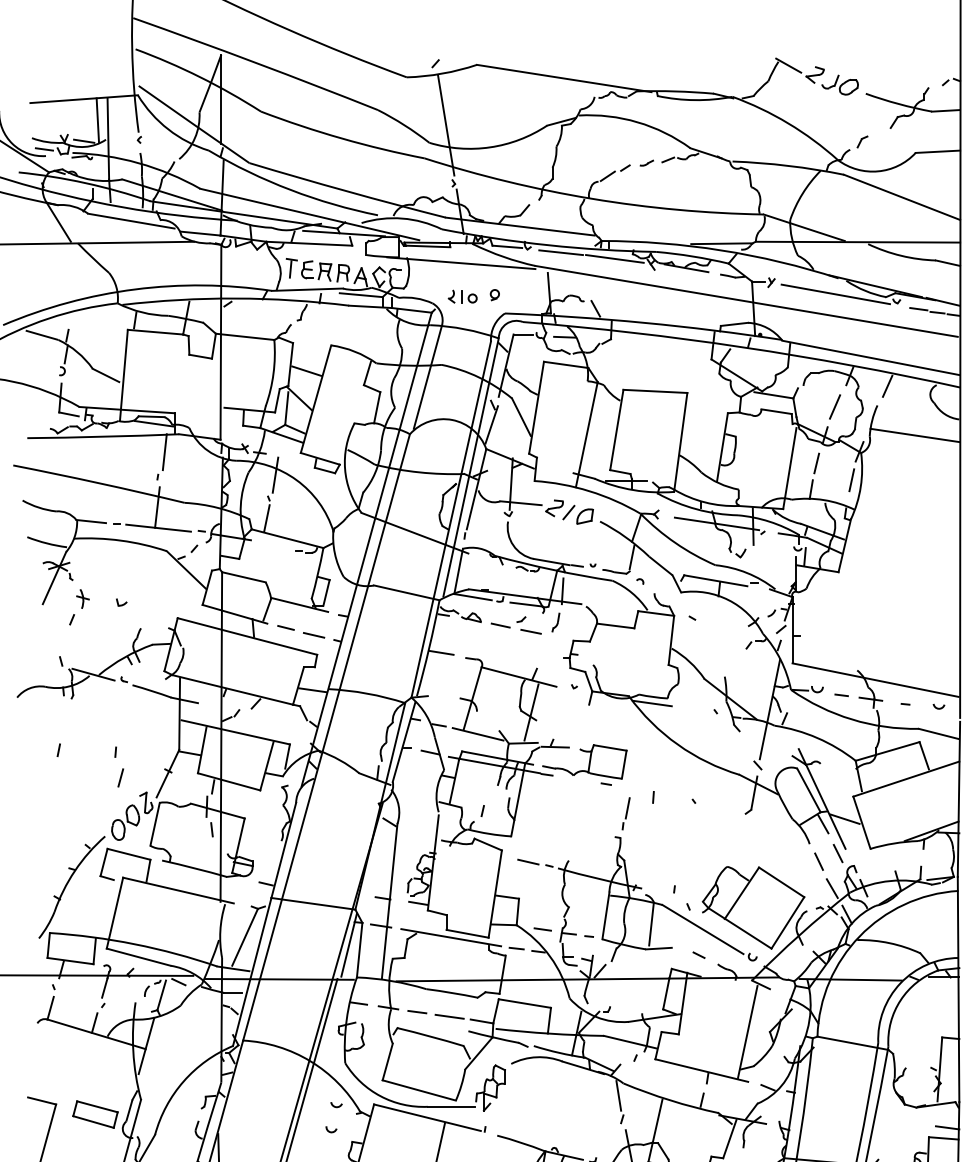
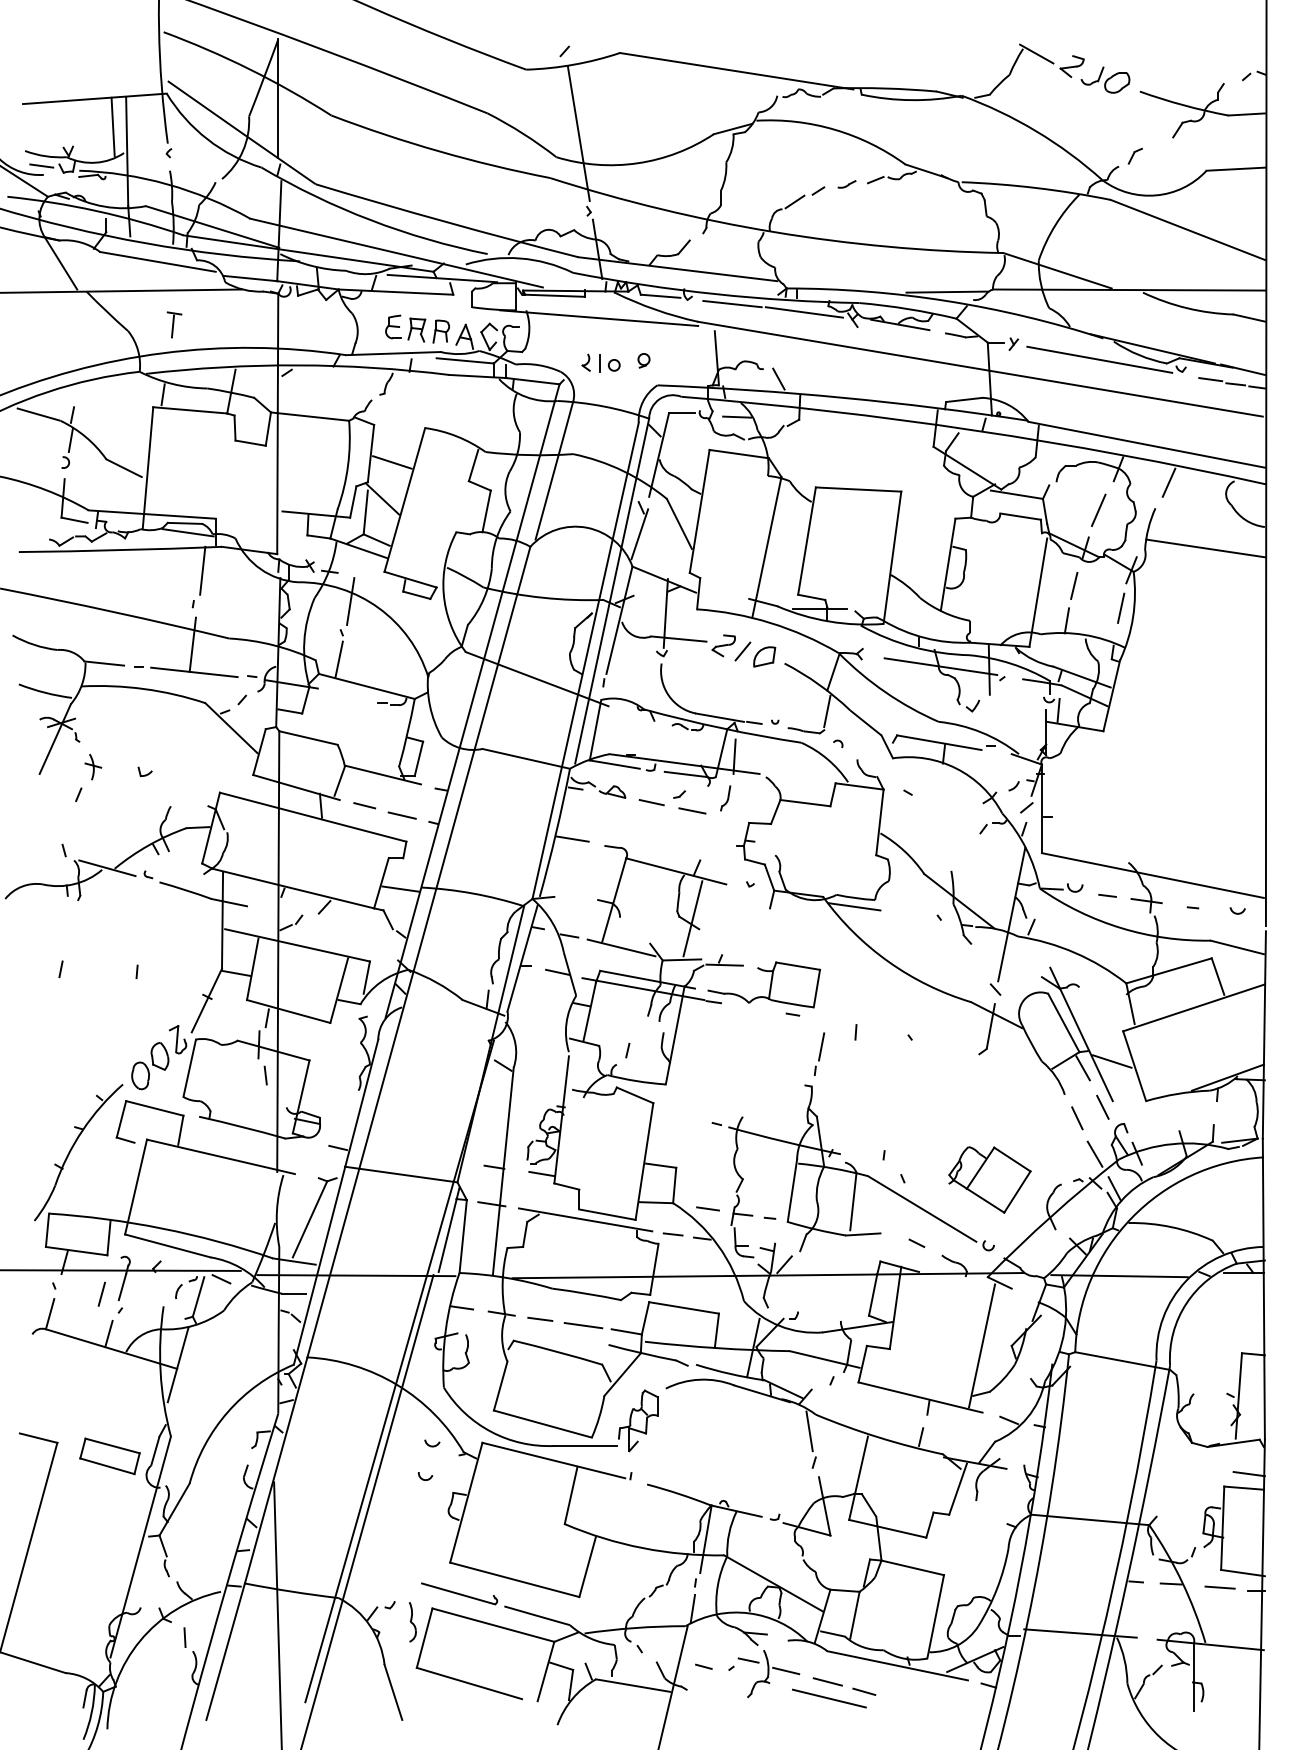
line: (83, 141) -> (94, 155), removed
part: (291, 267) -> (174, 324), moved
line: (120, 777) -> (101, 1293), moved
line: (528, 861) -> (688, 1118), removed
part: (753, 907) -> (989, 1179), size x0.6

